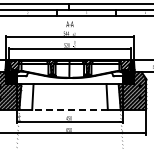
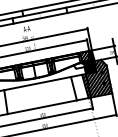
line: (70, 109) -> (42, 106), dashed -> solid

